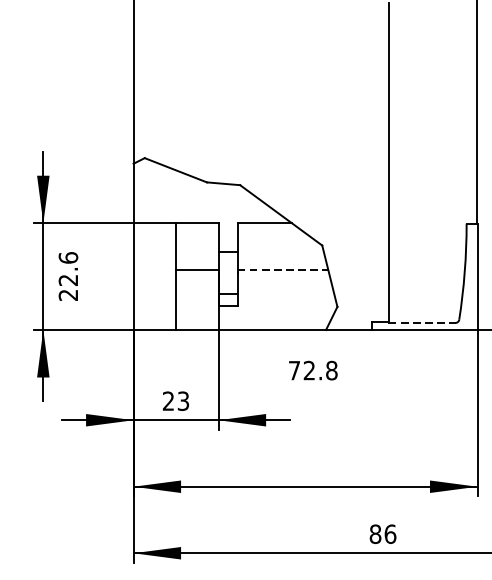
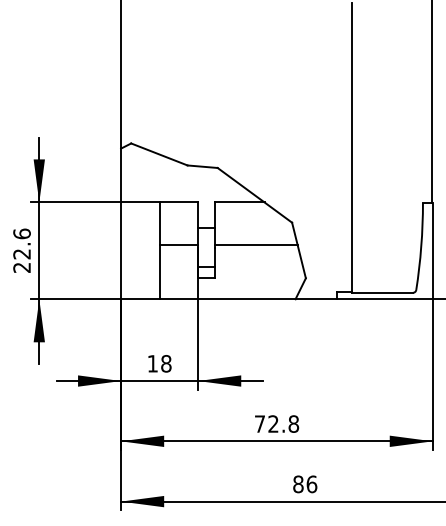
line: (284, 270) -> (257, 245), dashed -> solid
text: (67, 276) -> (21, 250), moved
line: (423, 322) -> (383, 292), dashed -> solid
text: (313, 369) -> (277, 423), moved
text: (175, 400) -> (159, 363), 23 -> 18
text: (383, 534) -> (305, 484), moved

